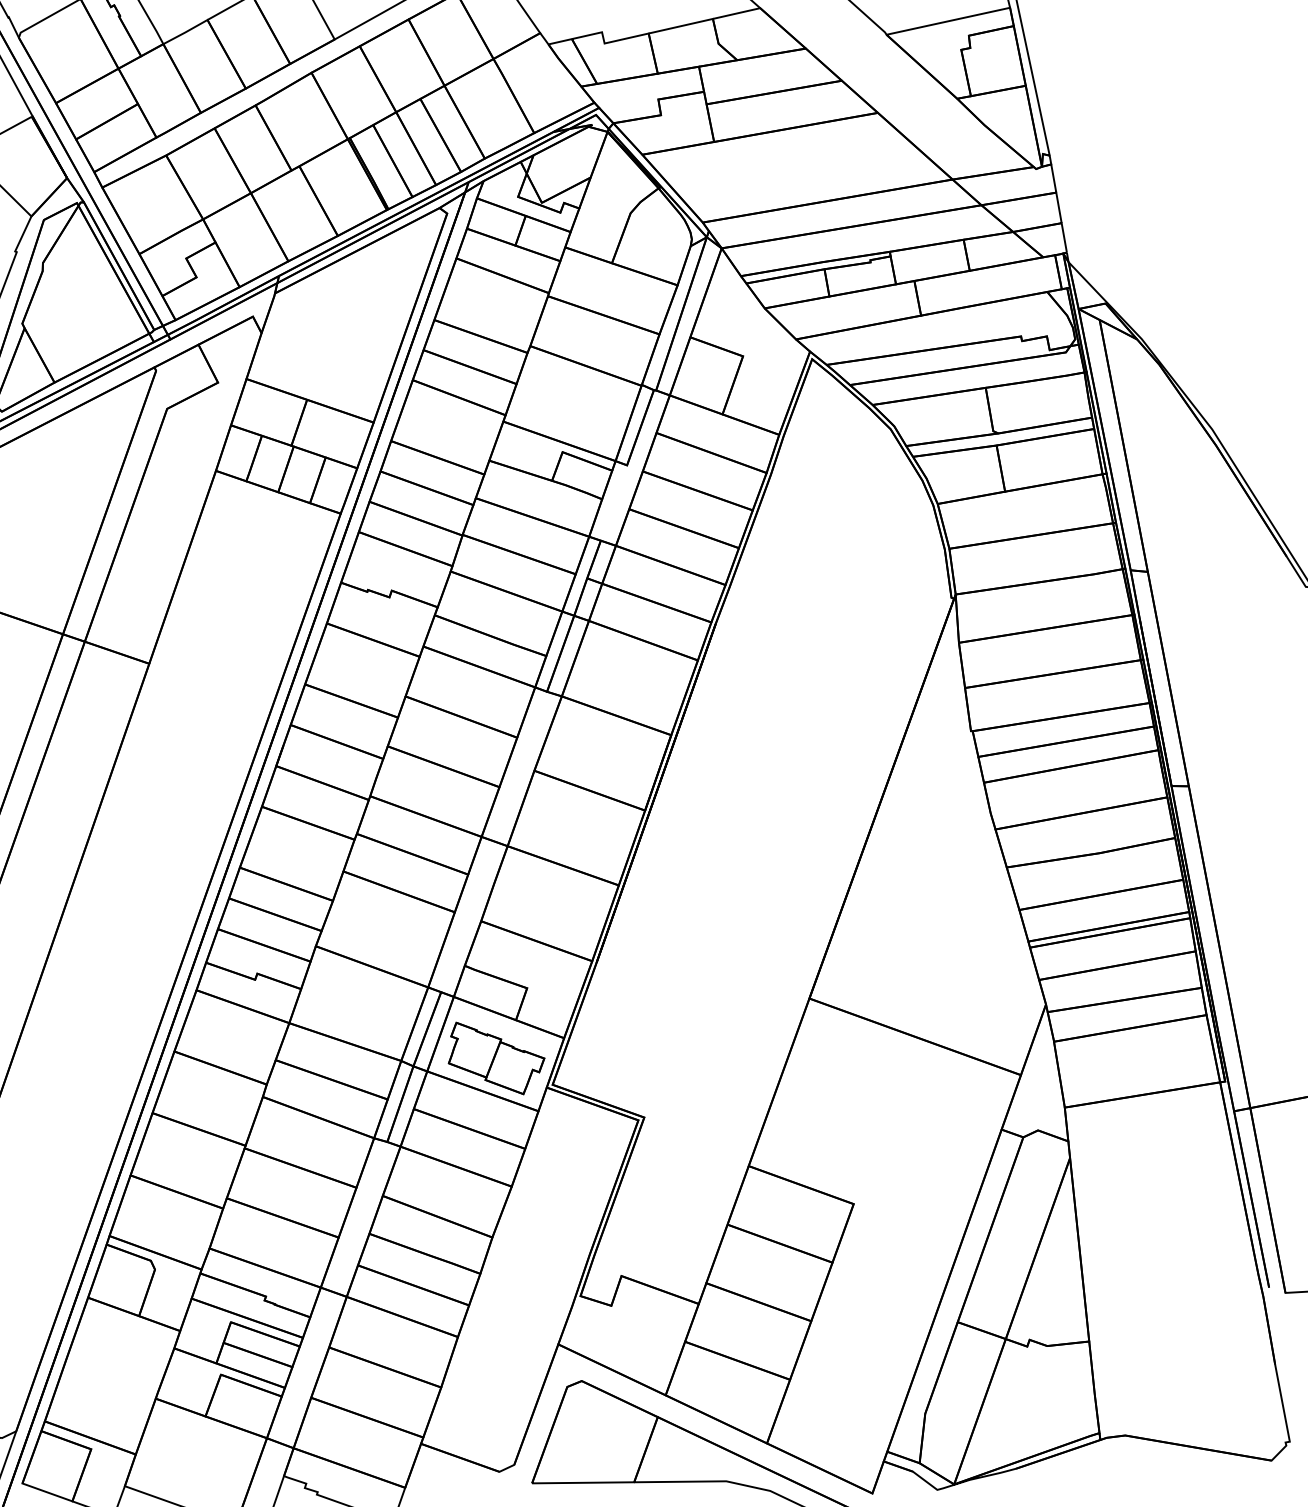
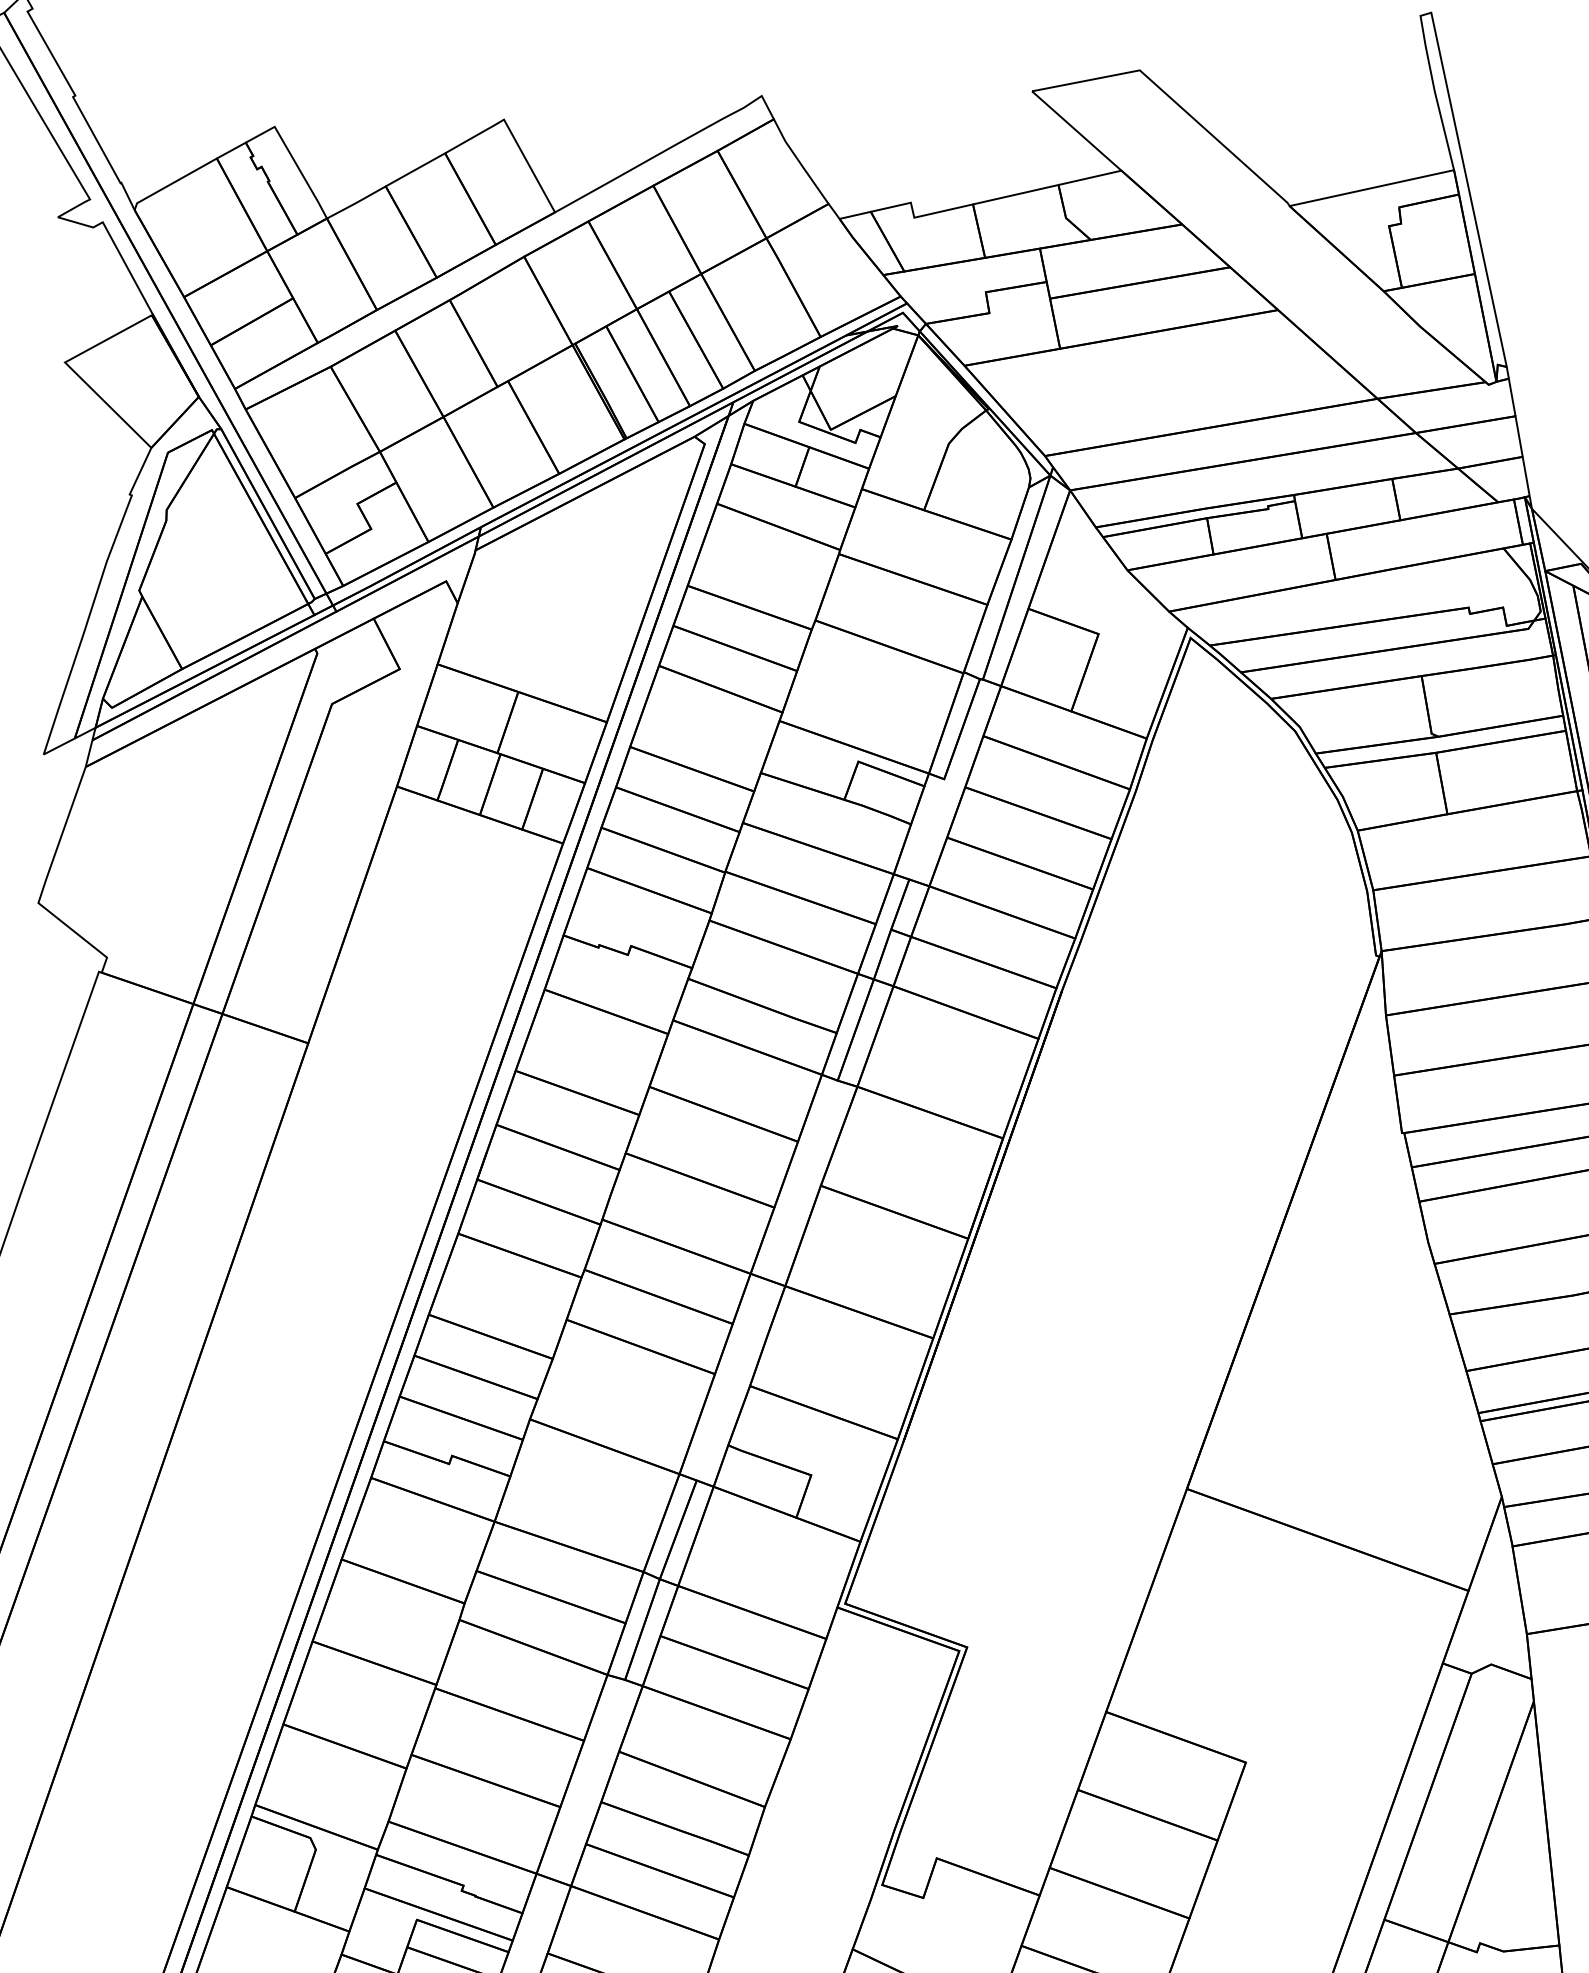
part: (496, 1058) -> (770, 1568), removed

